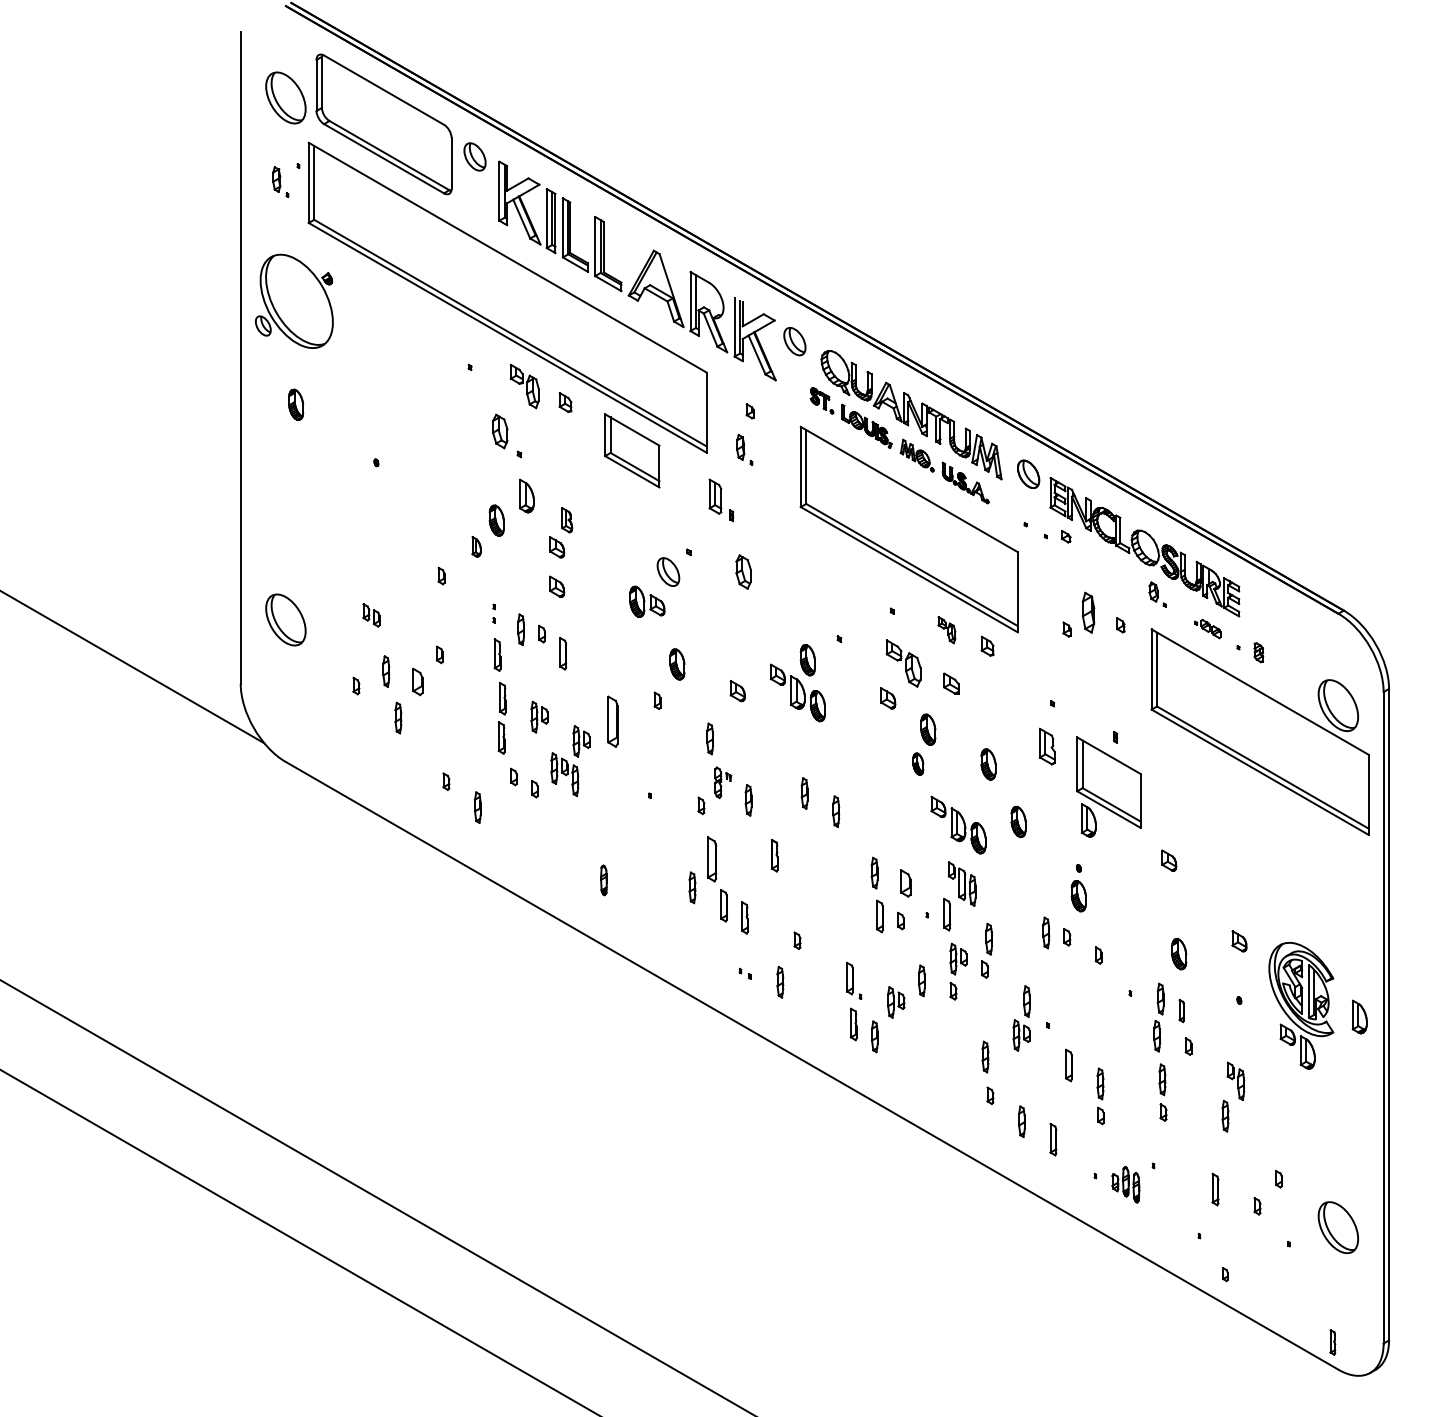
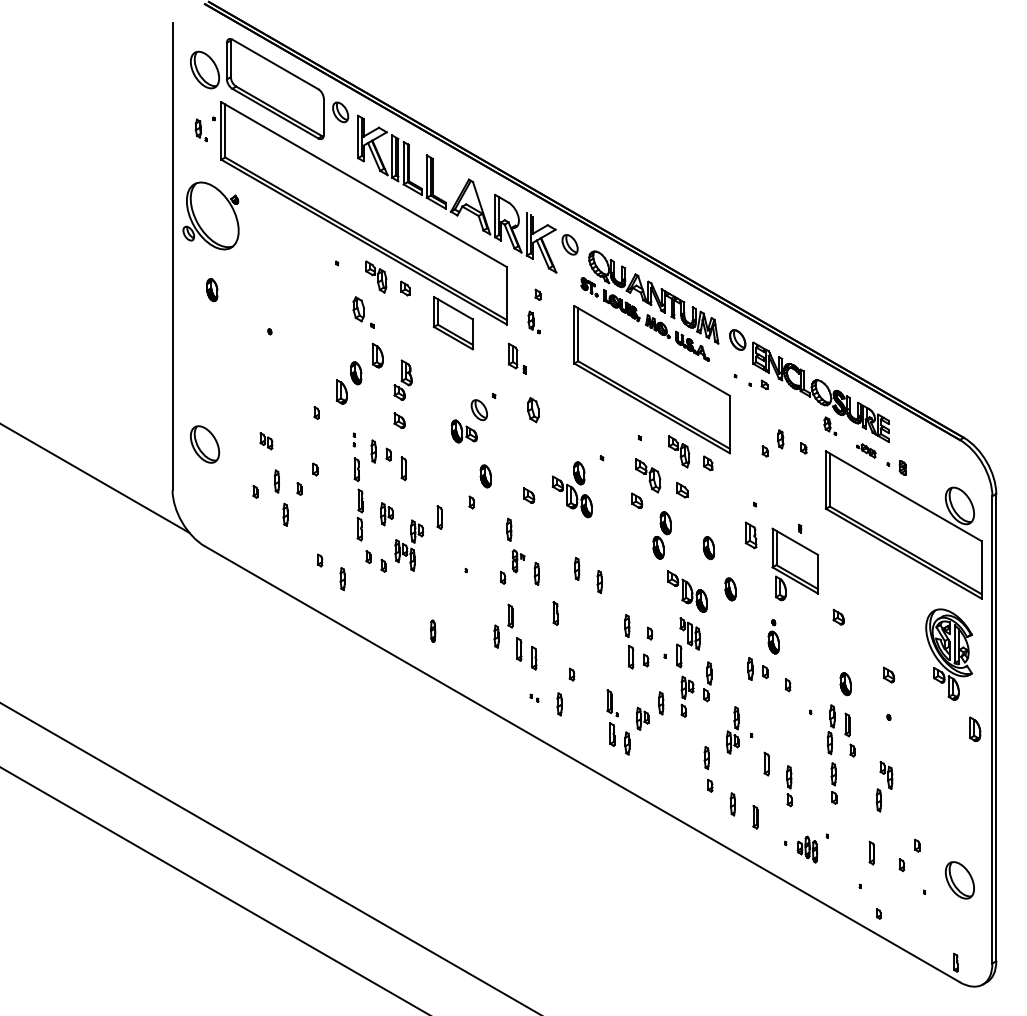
part: (567, 520) -> (406, 373), size x1.43
part: (476, 546) -> (341, 391), size x1.67
part: (1088, 612) -> (780, 439), size x0.62
part: (946, 629) -> (678, 451), size x1.67
part: (417, 681) -> (299, 488), size x0.62
part: (613, 721) -> (439, 517), size x0.62
part: (918, 764) -> (658, 548), size x1.43
part: (711, 858) -> (510, 615), size x0.71
part: (906, 883) -> (650, 633), size x0.62
part: (1301, 1005) -> (949, 654), moved
part: (1181, 1010) -> (847, 724), size x1.43

